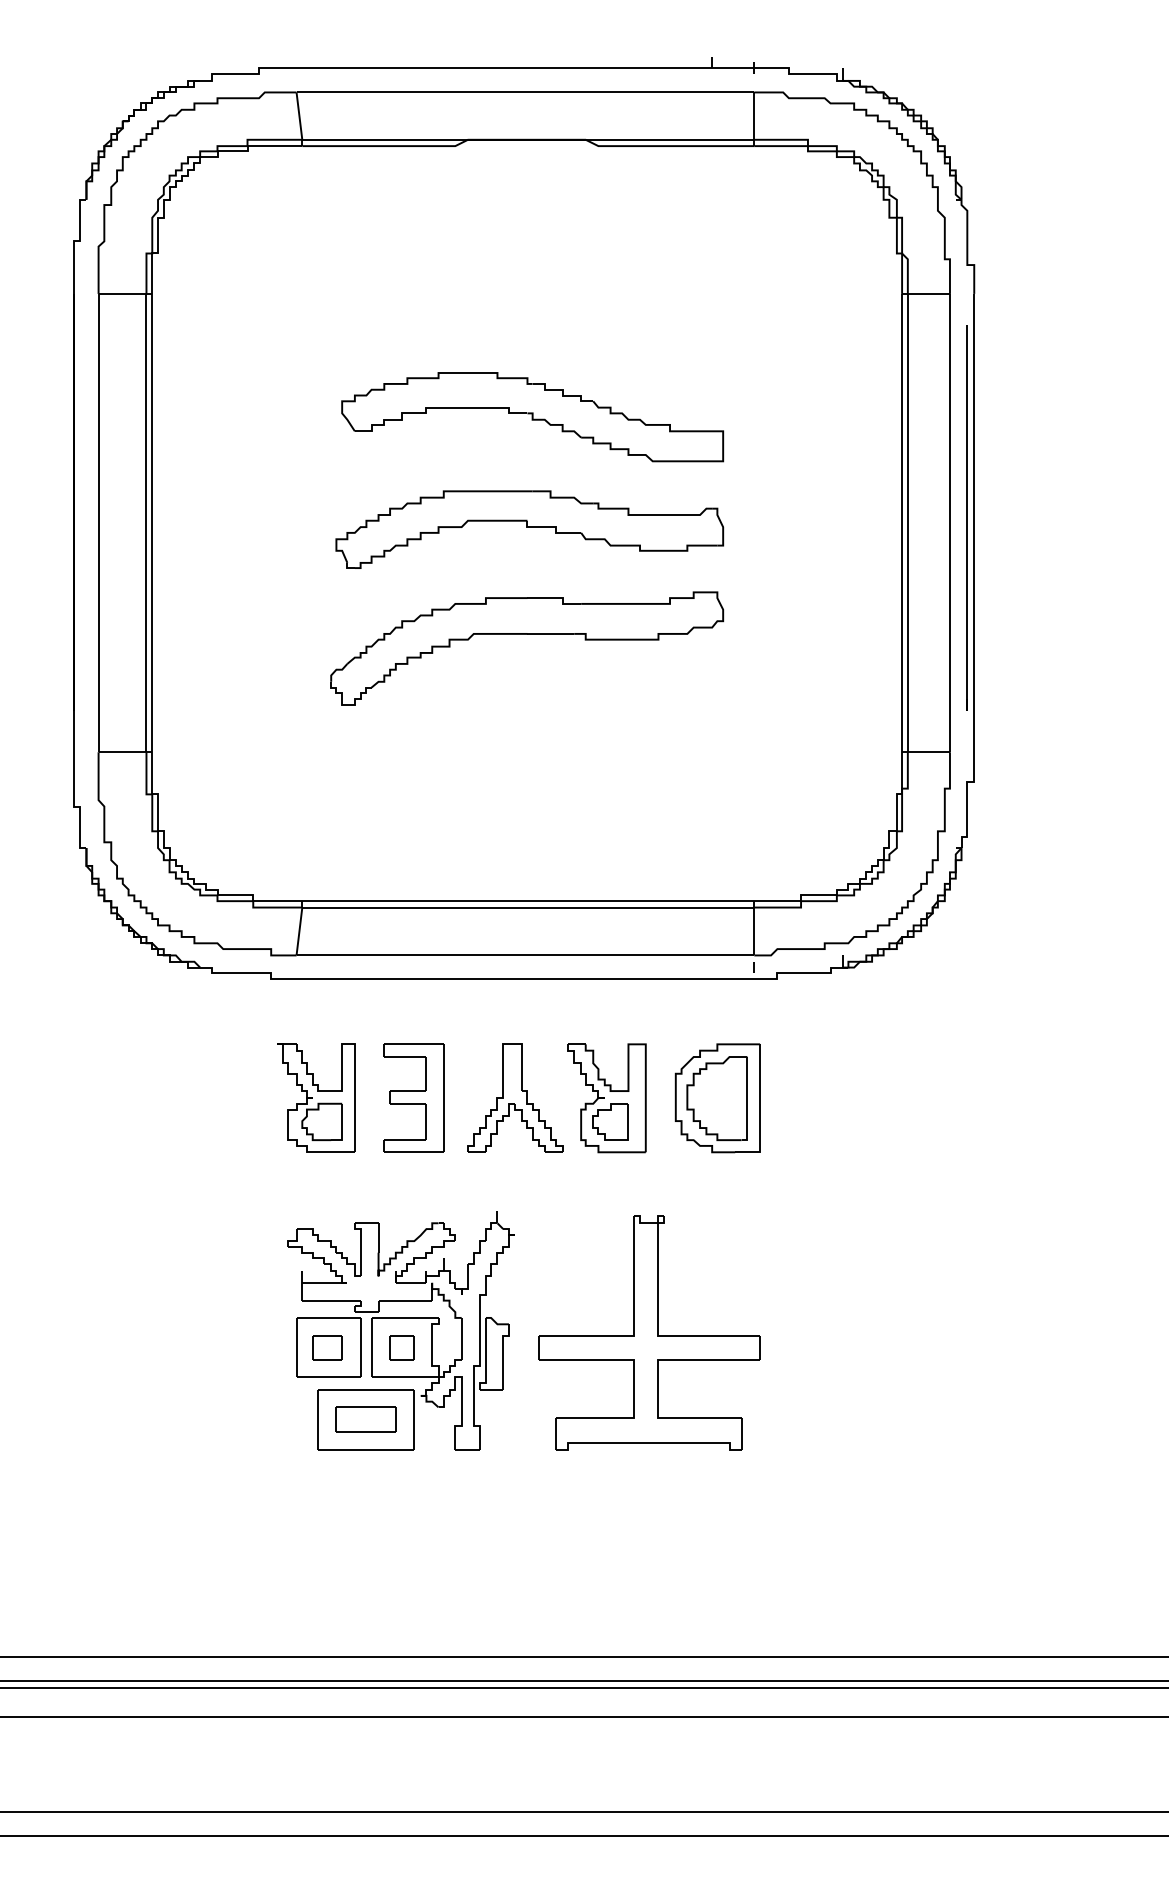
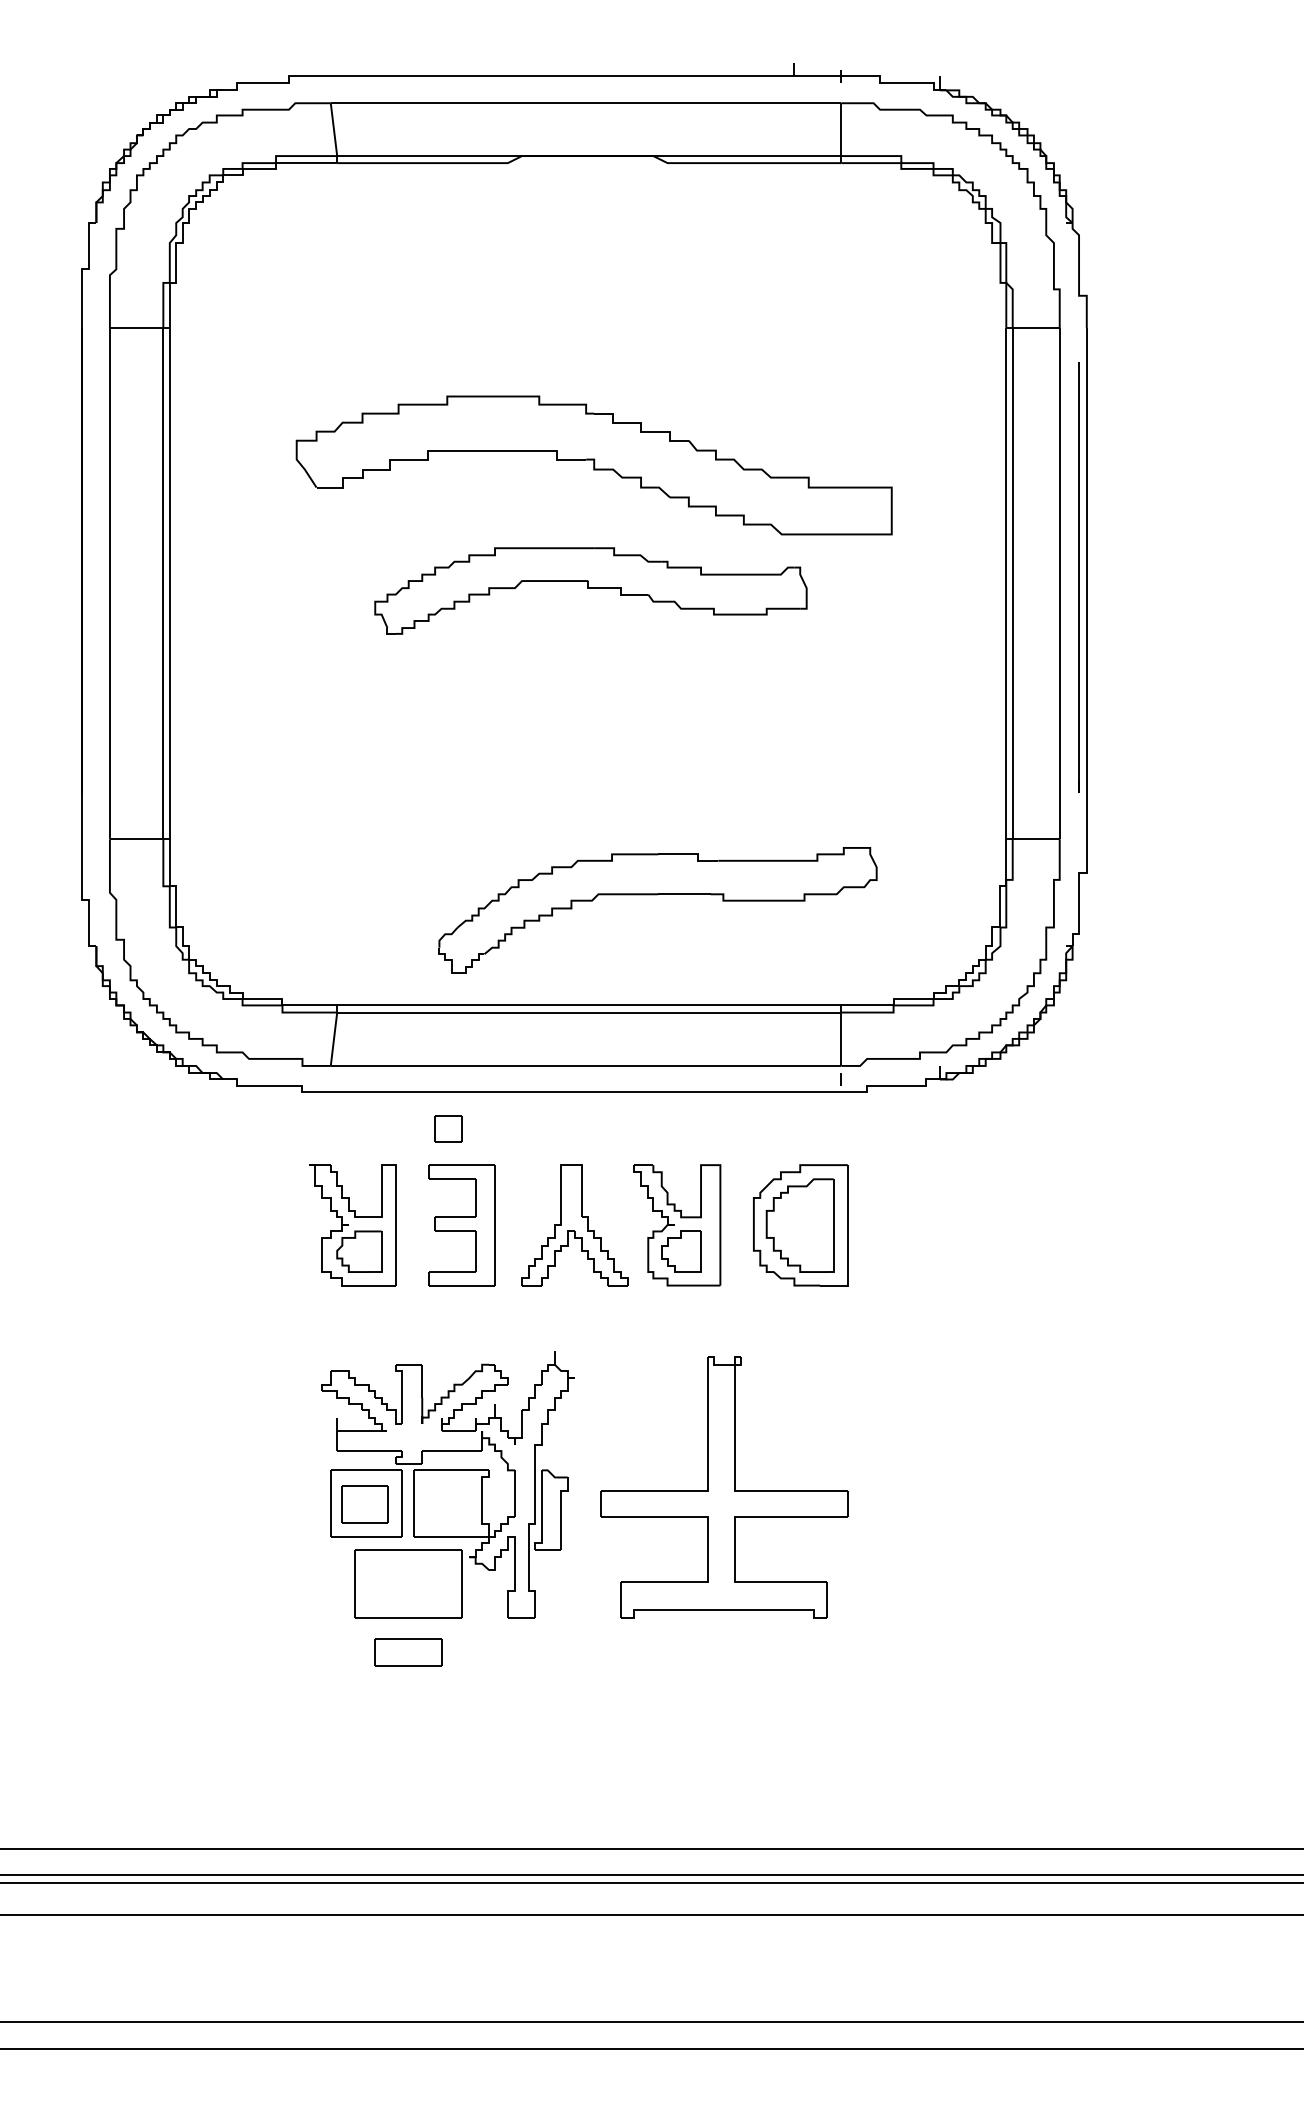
part: (532, 417) -> (593, 465), size x1.4
part: (526, 635) -> (657, 895), moved
part: (327, 1347) -> (365, 1503), size x1.4
part: (402, 1347) -> (448, 1128), moved
part: (366, 1419) -> (408, 1652), moved

